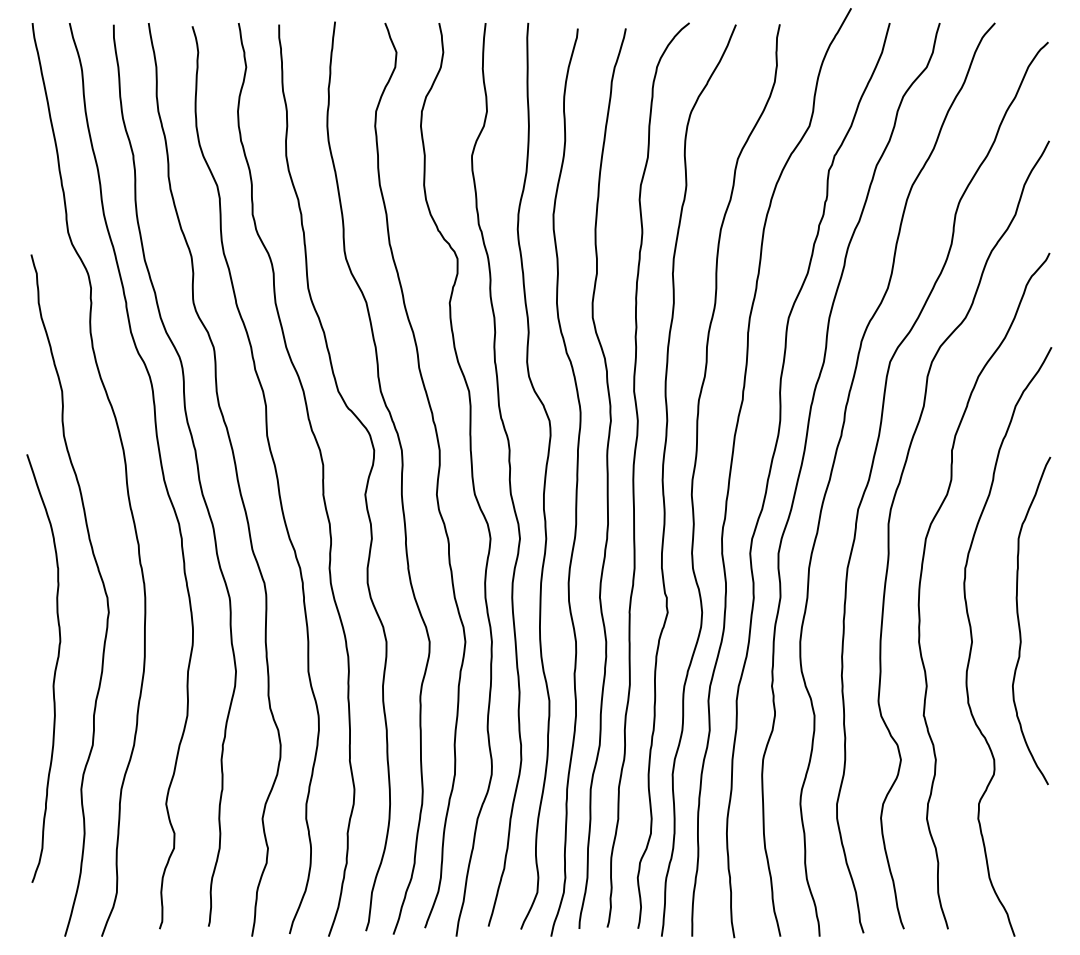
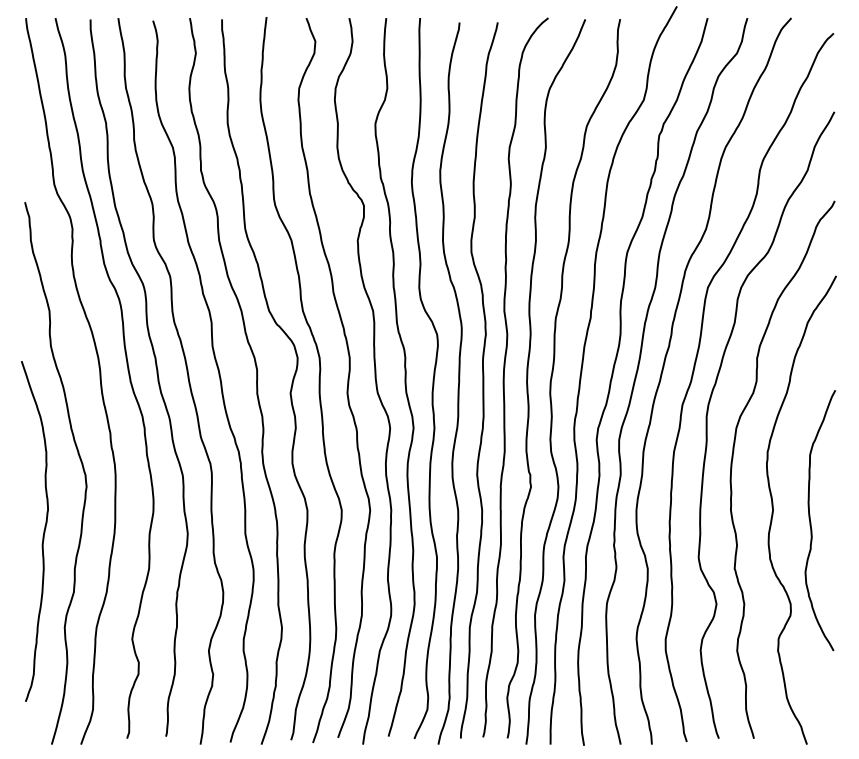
curve: (1019, 620) -> (810, 520), moved

